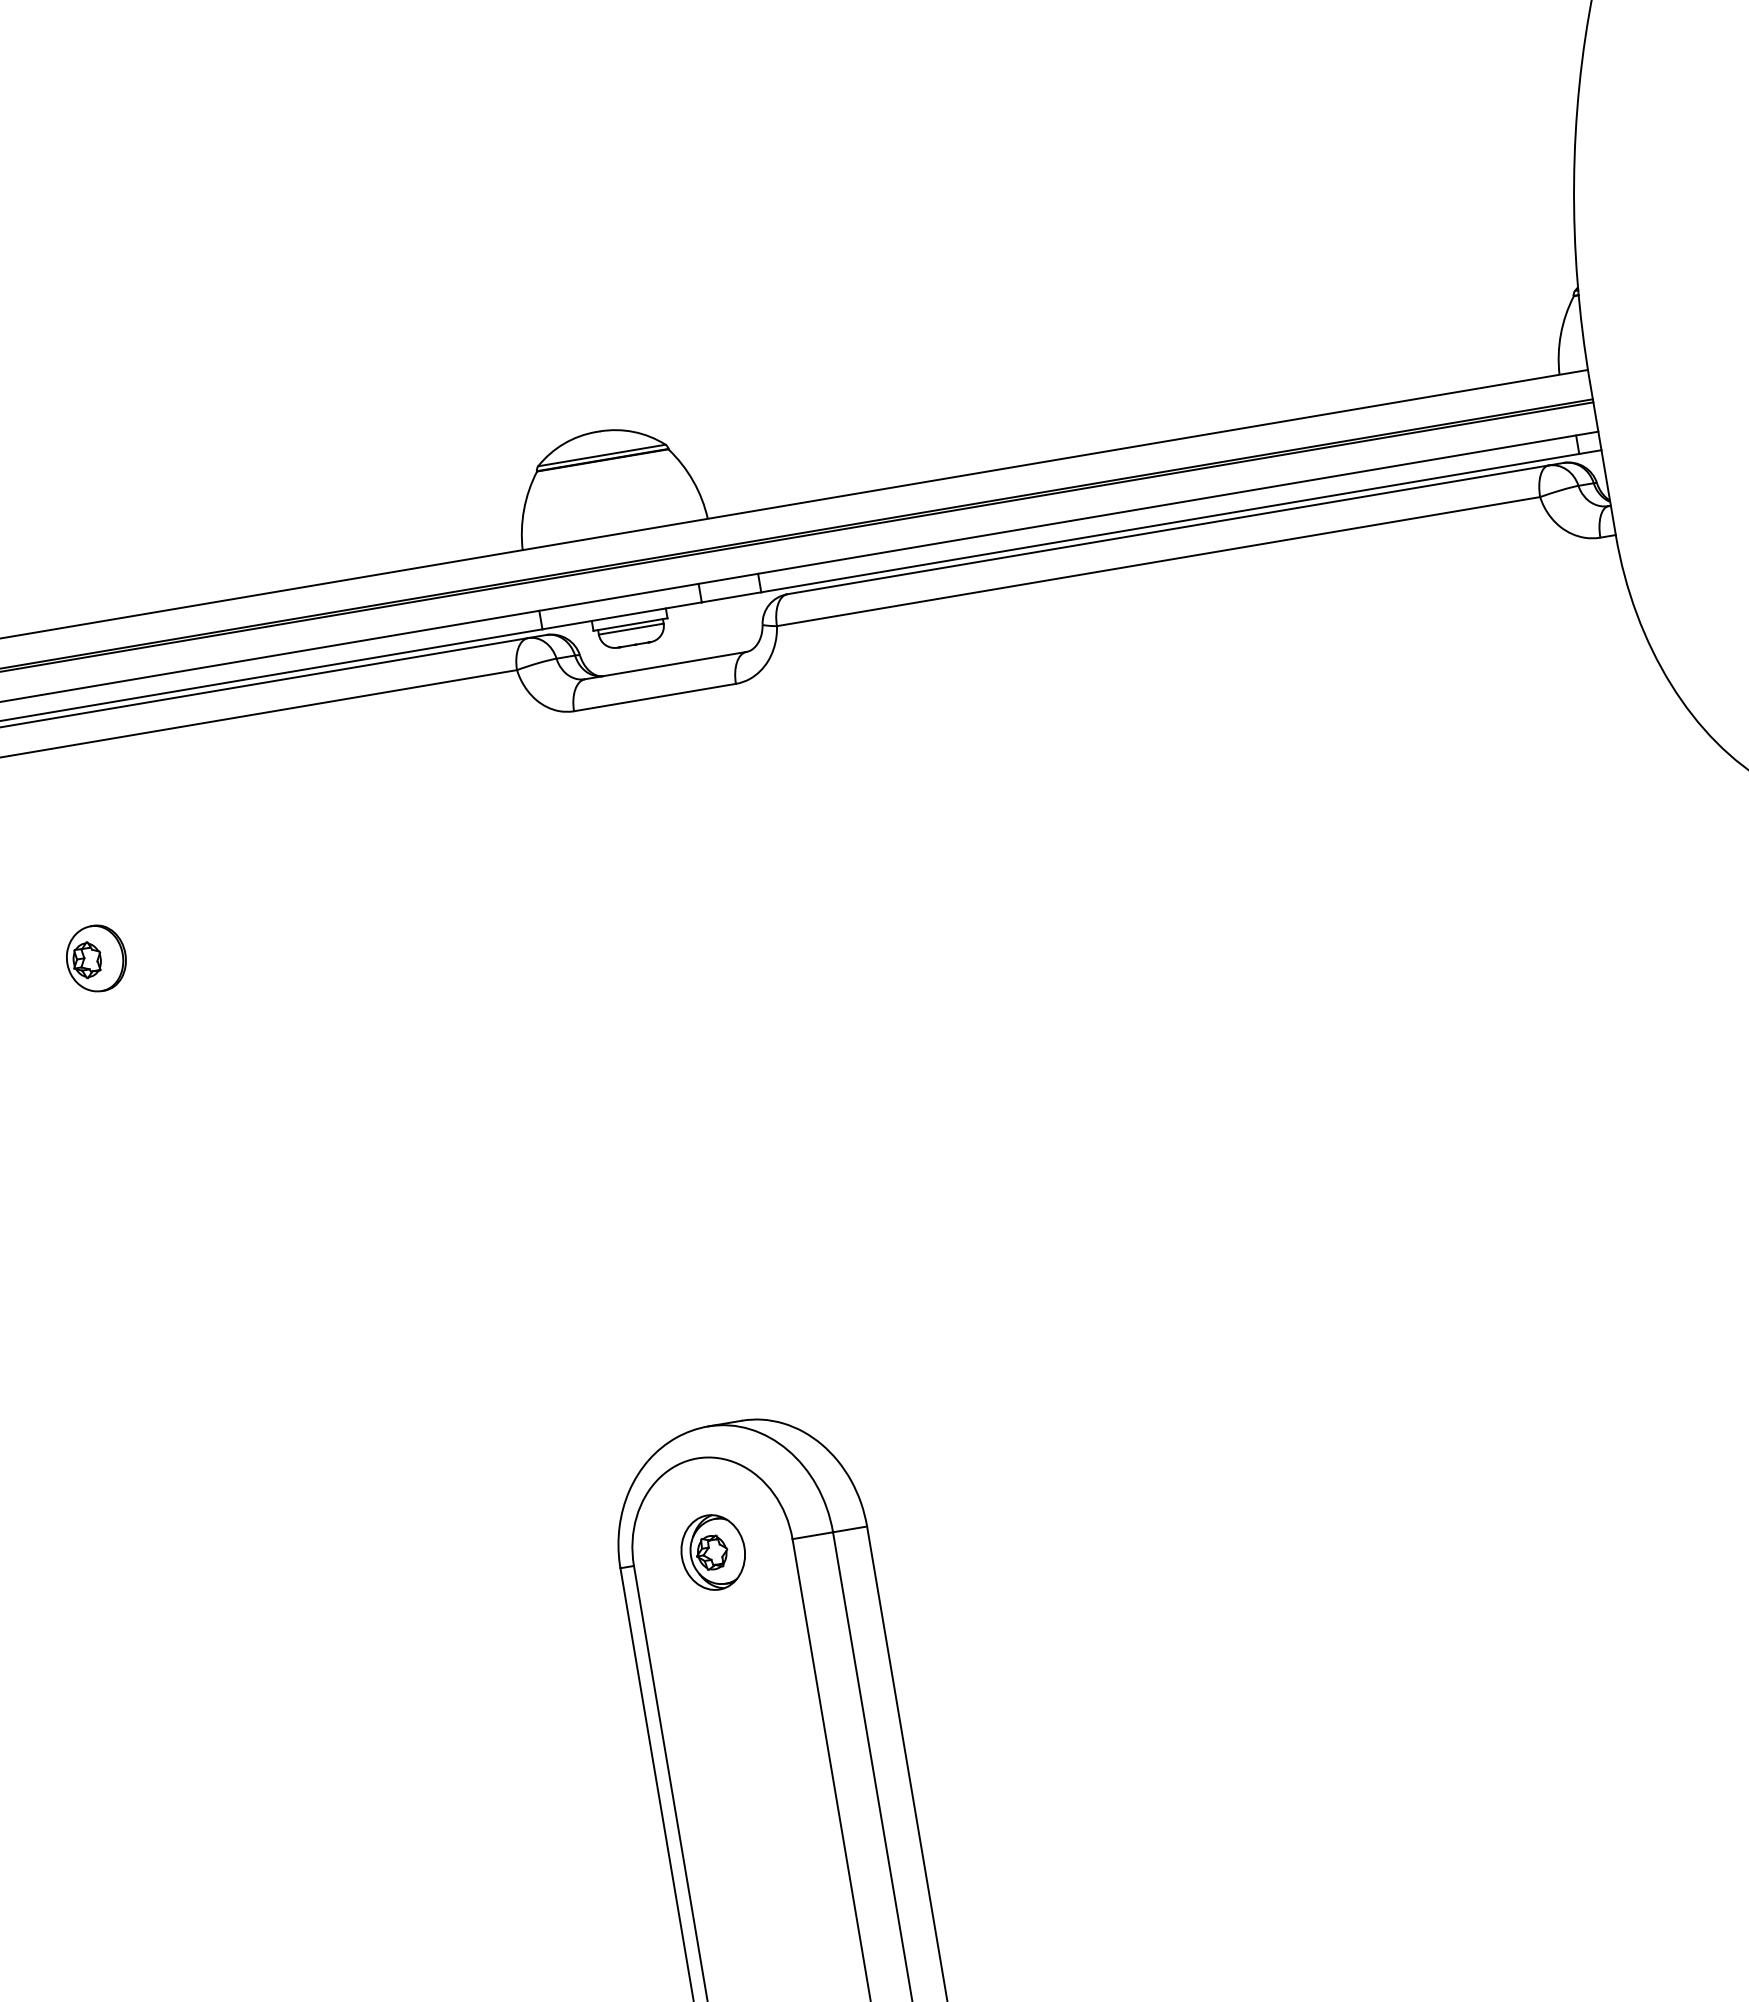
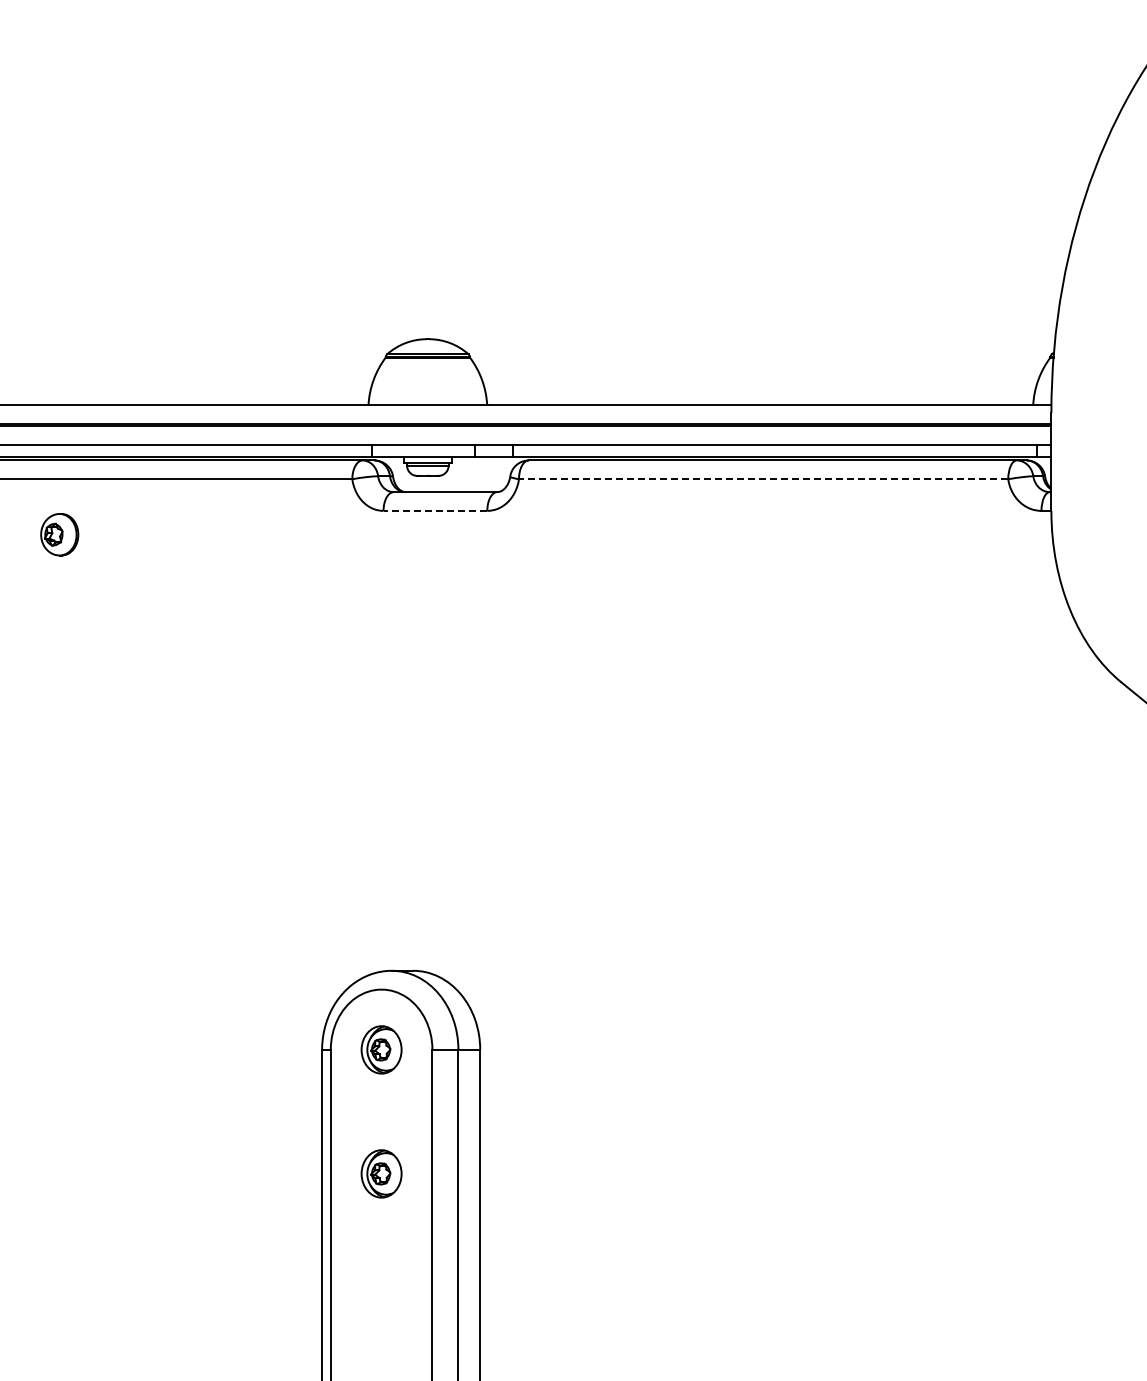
line: (1158, 562) -> (763, 479), solid -> dashed
line: (655, 696) -> (435, 510), solid -> dashed
part: (95, 958) -> (59, 534), moved
part: (745, 1745) -> (381, 1173), added

